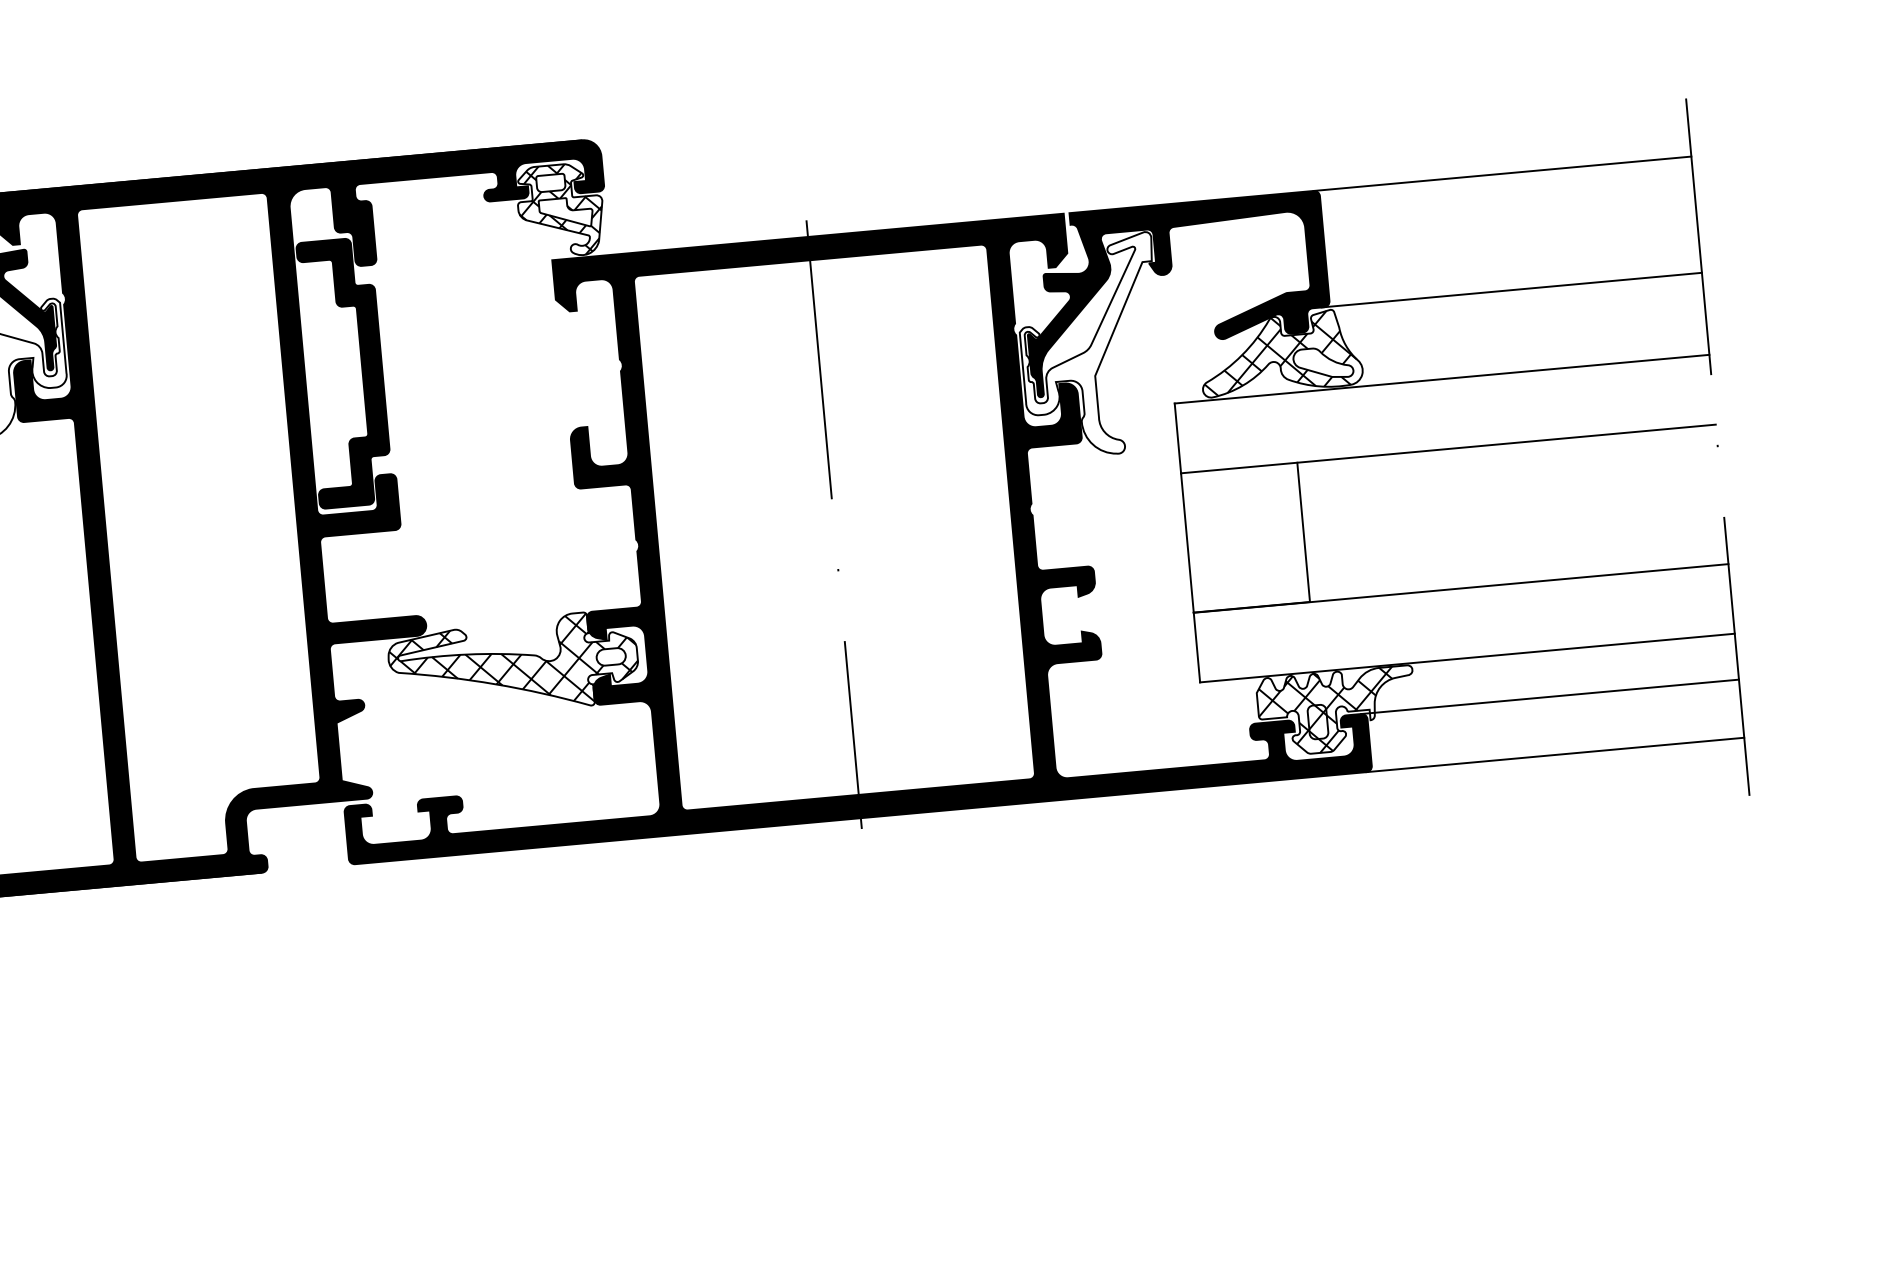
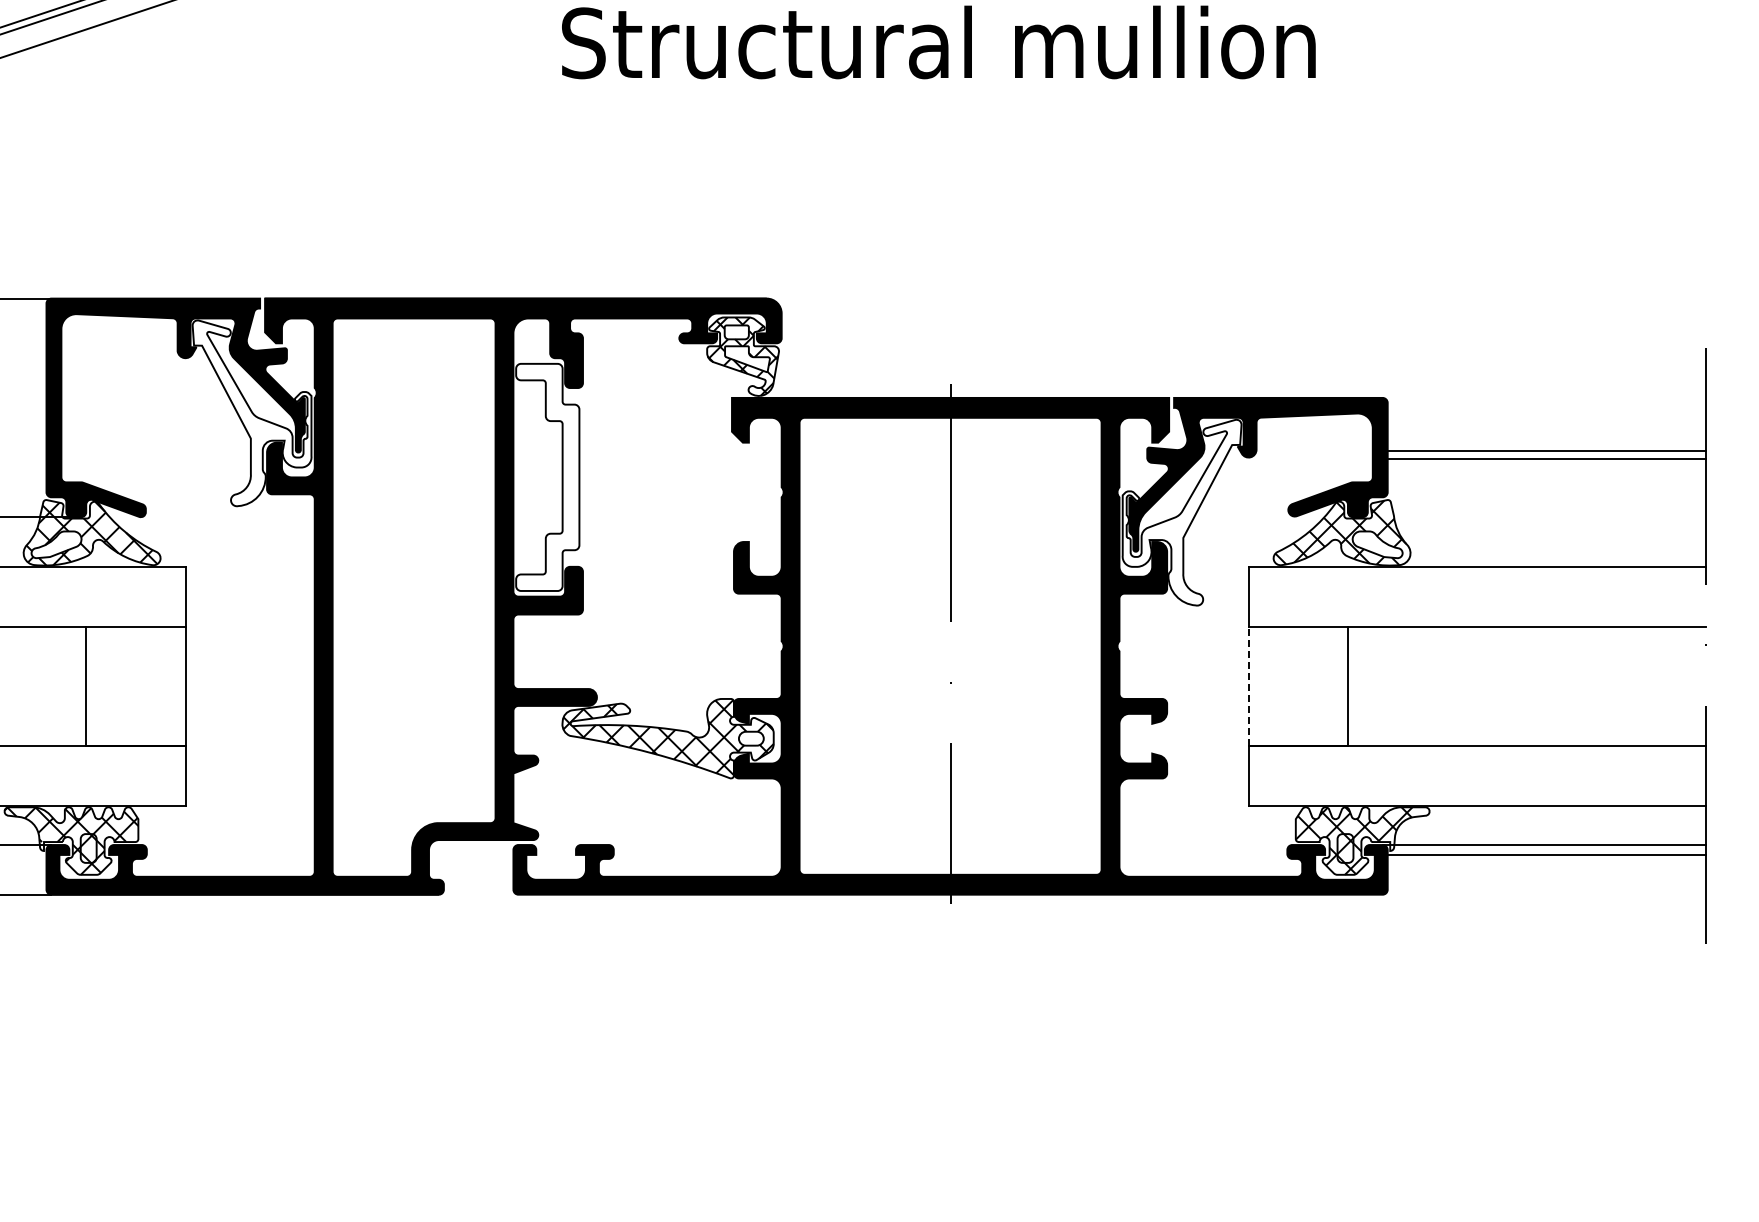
line: (1501, 173) -> (1543, 450), moved
line: (1511, 290) -> (1542, 459), moved
fill: (344, 371) -> (547, 476), removed
line: (1187, 542) -> (1248, 686), solid -> dashed
line: (1554, 754) -> (1543, 854), moved

